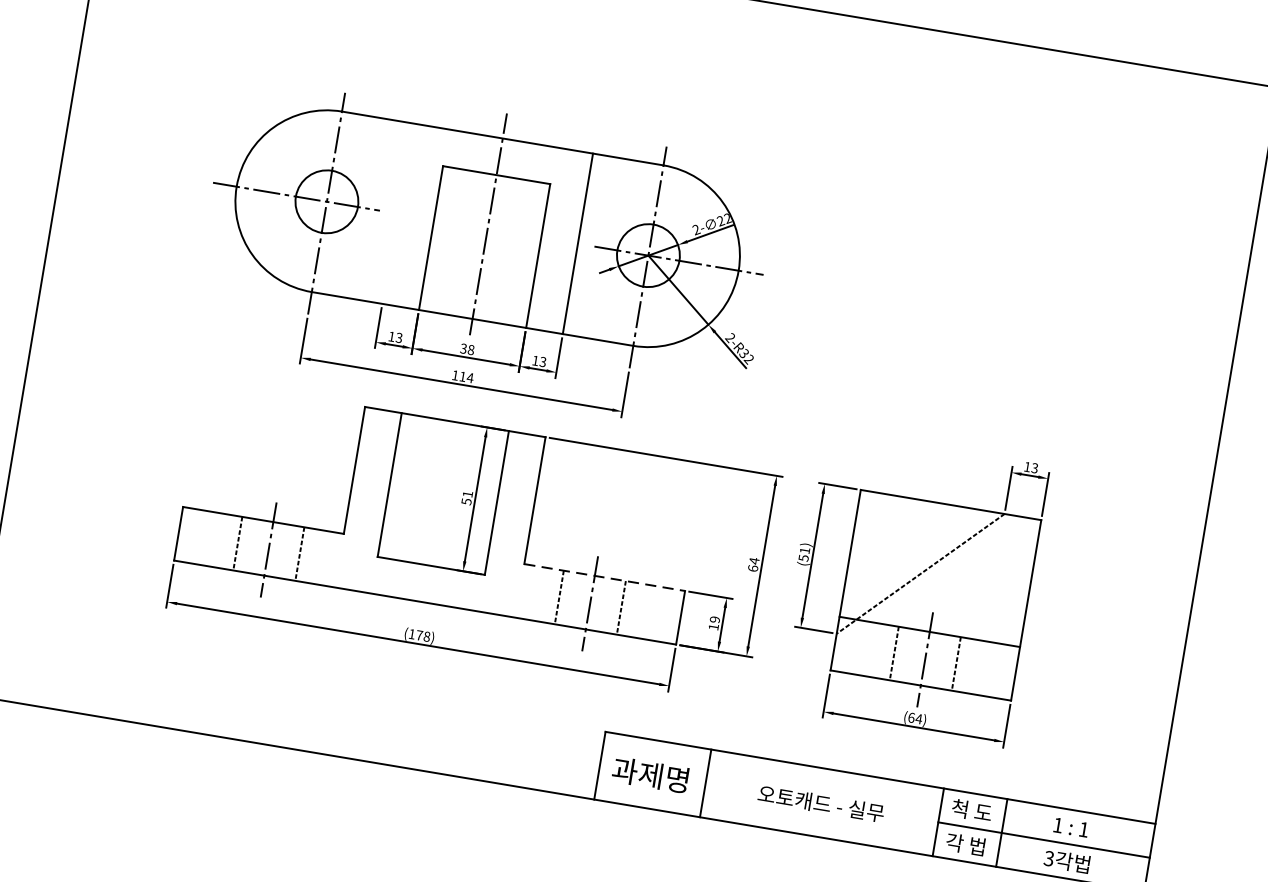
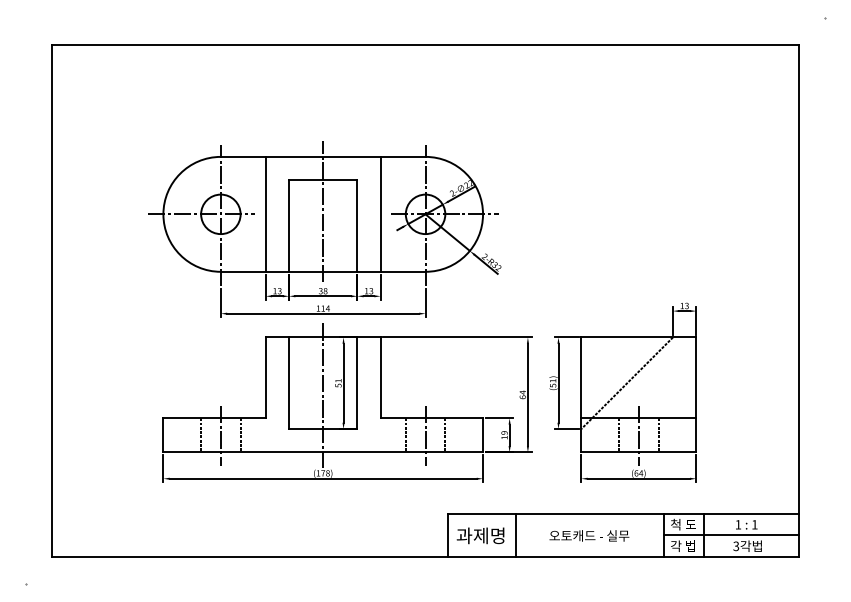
line: (397, 212) -> (265, 213), added
line: (440, 513) -> (323, 395), added
line: (605, 578) -> (432, 418), dashed -> solid

